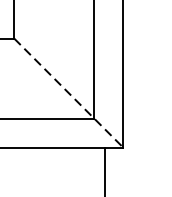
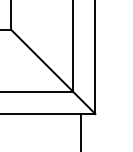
line: (69, 92) -> (53, 71), dashed -> solid

